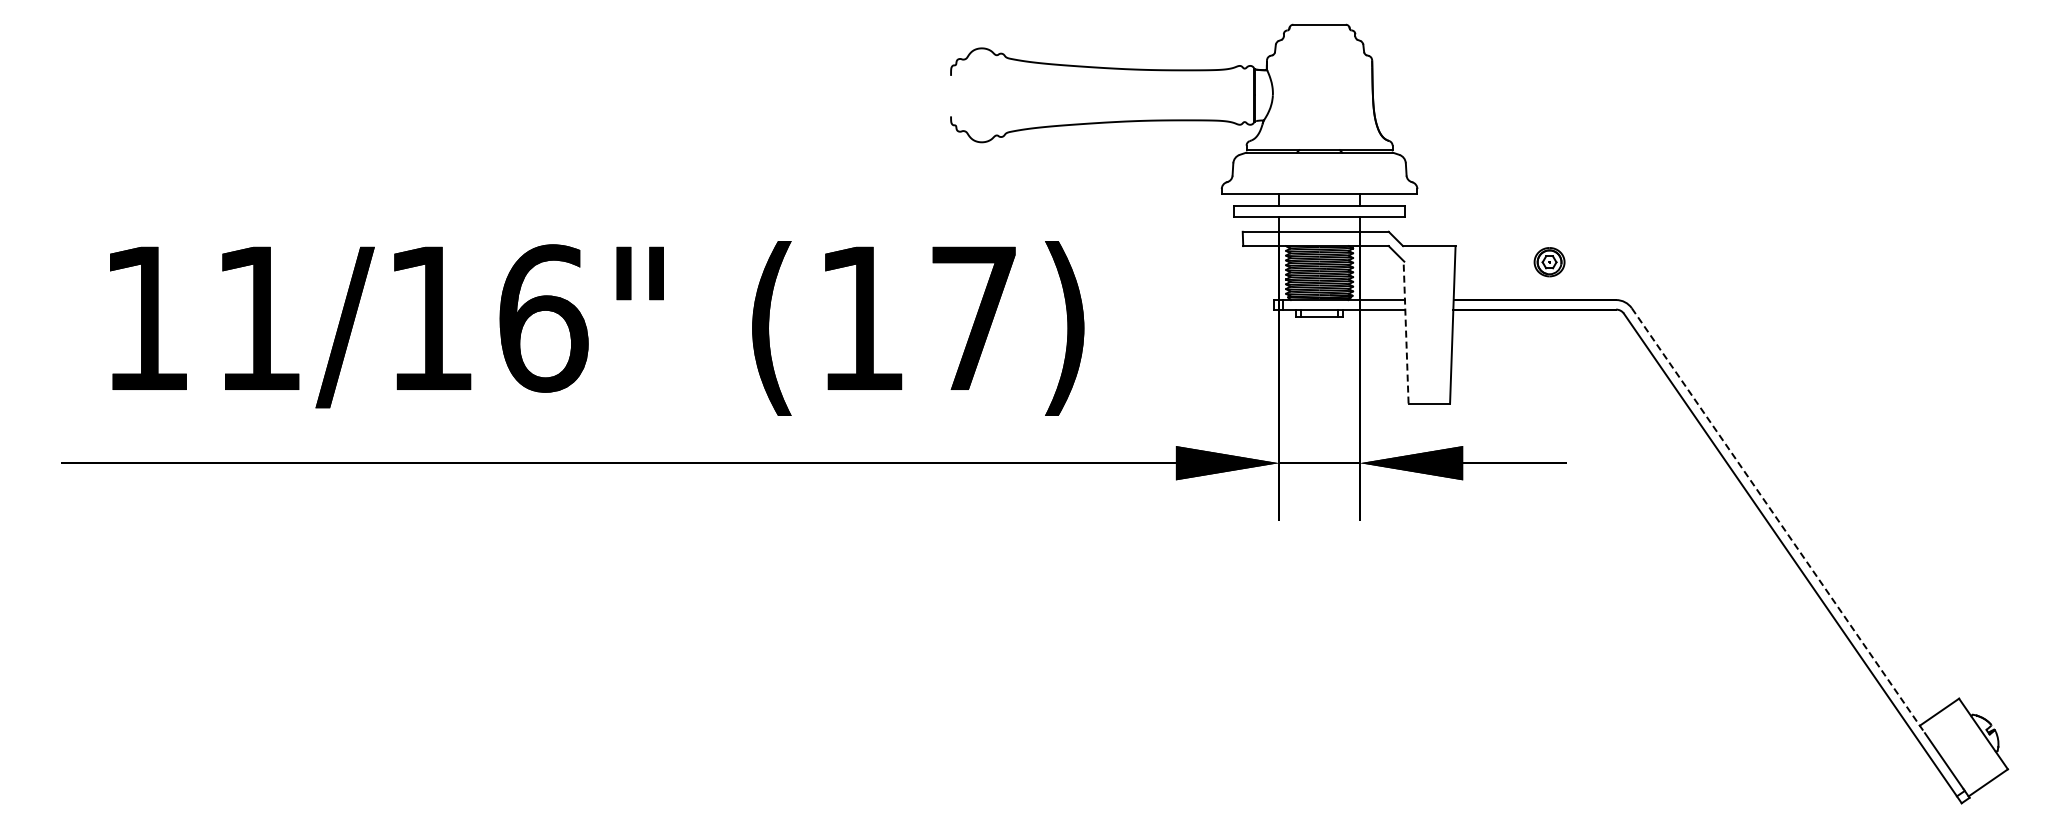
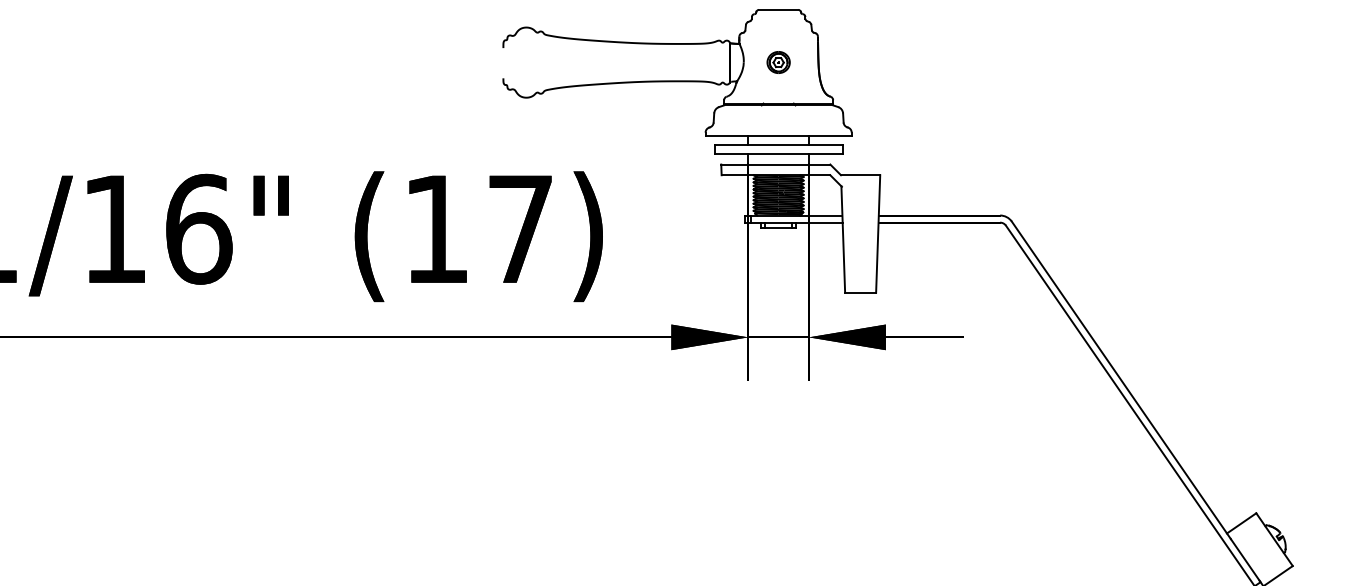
part: (1549, 262) -> (778, 62), moved
line: (1406, 331) -> (843, 239), dashed -> solid
line: (1778, 521) -> (1121, 380), dashed -> solid

